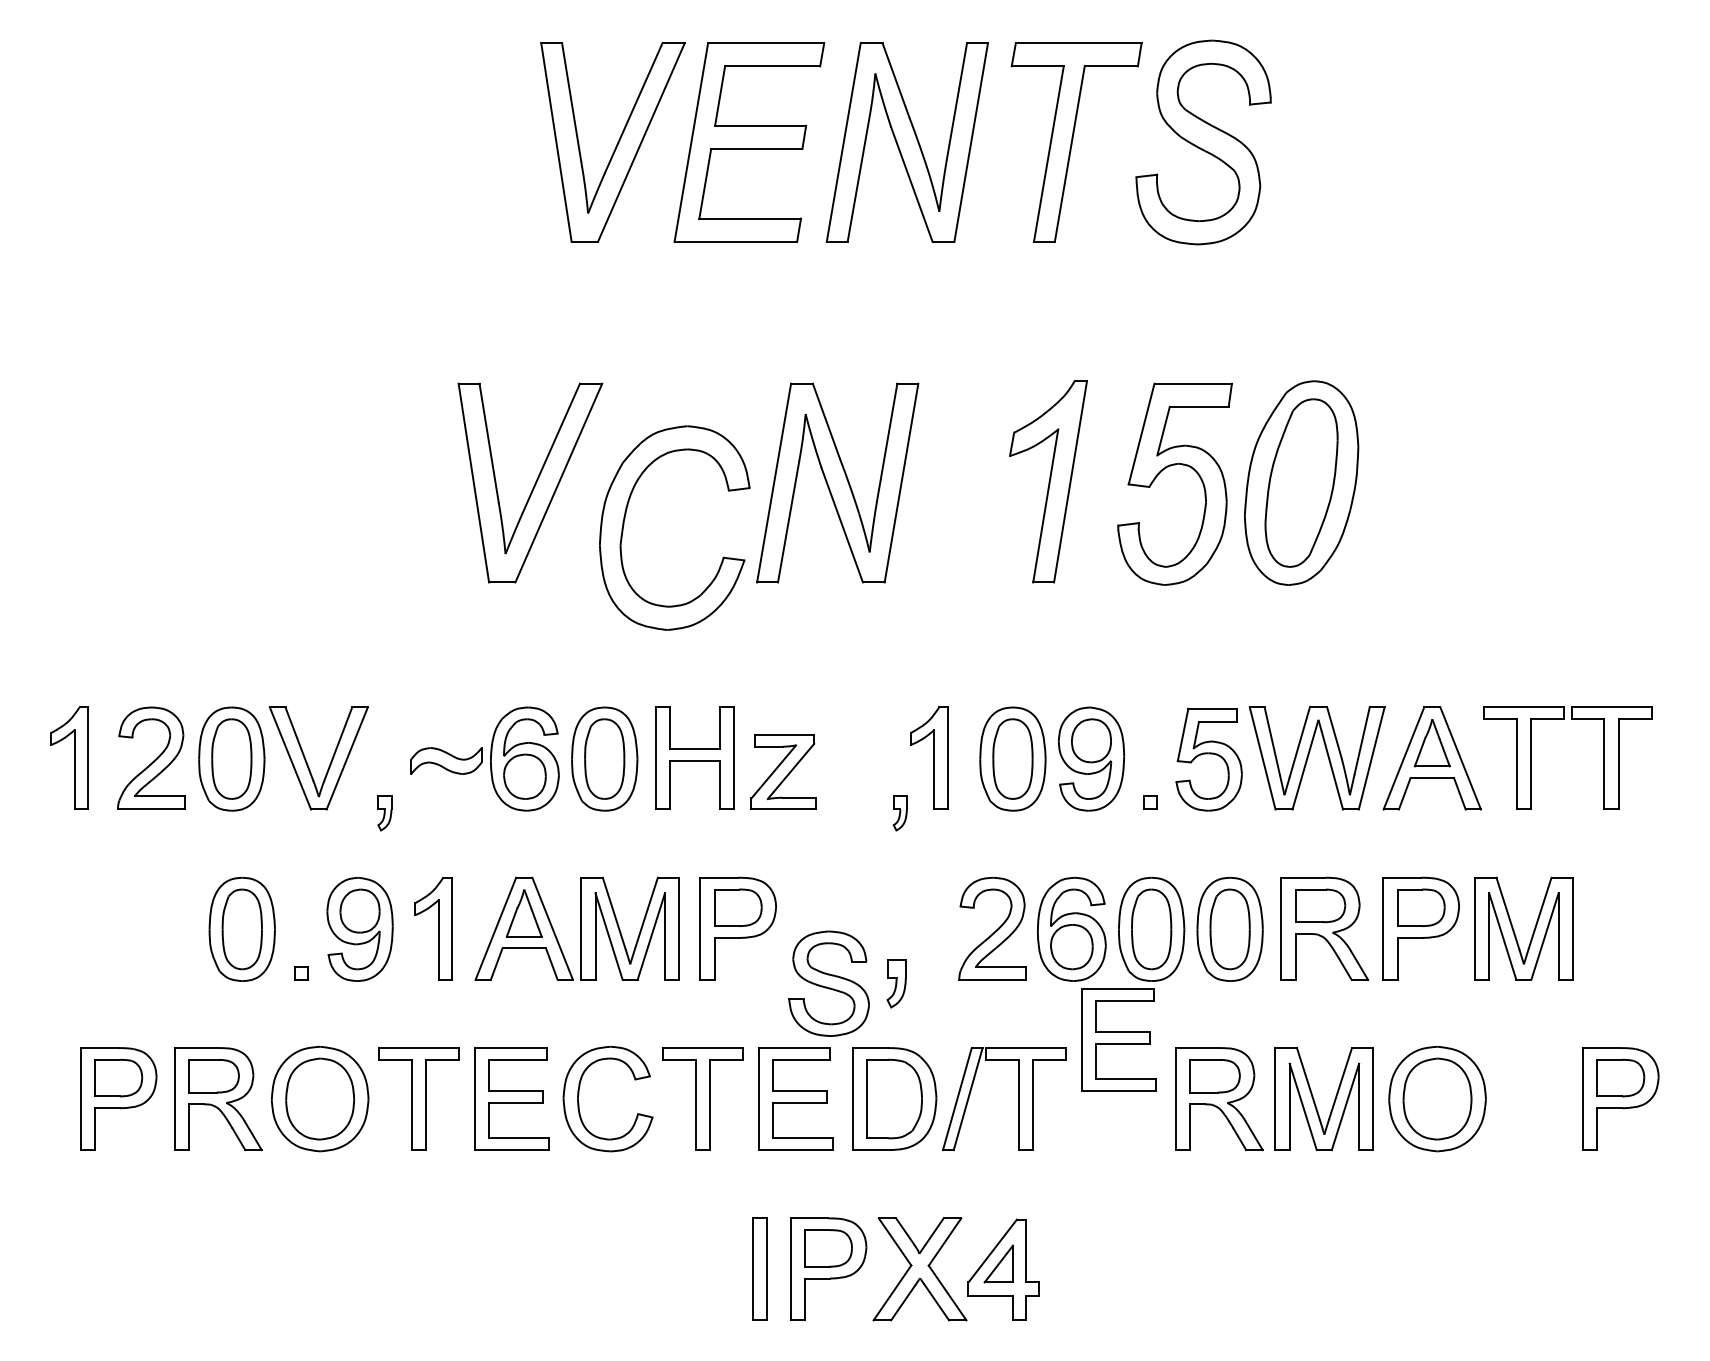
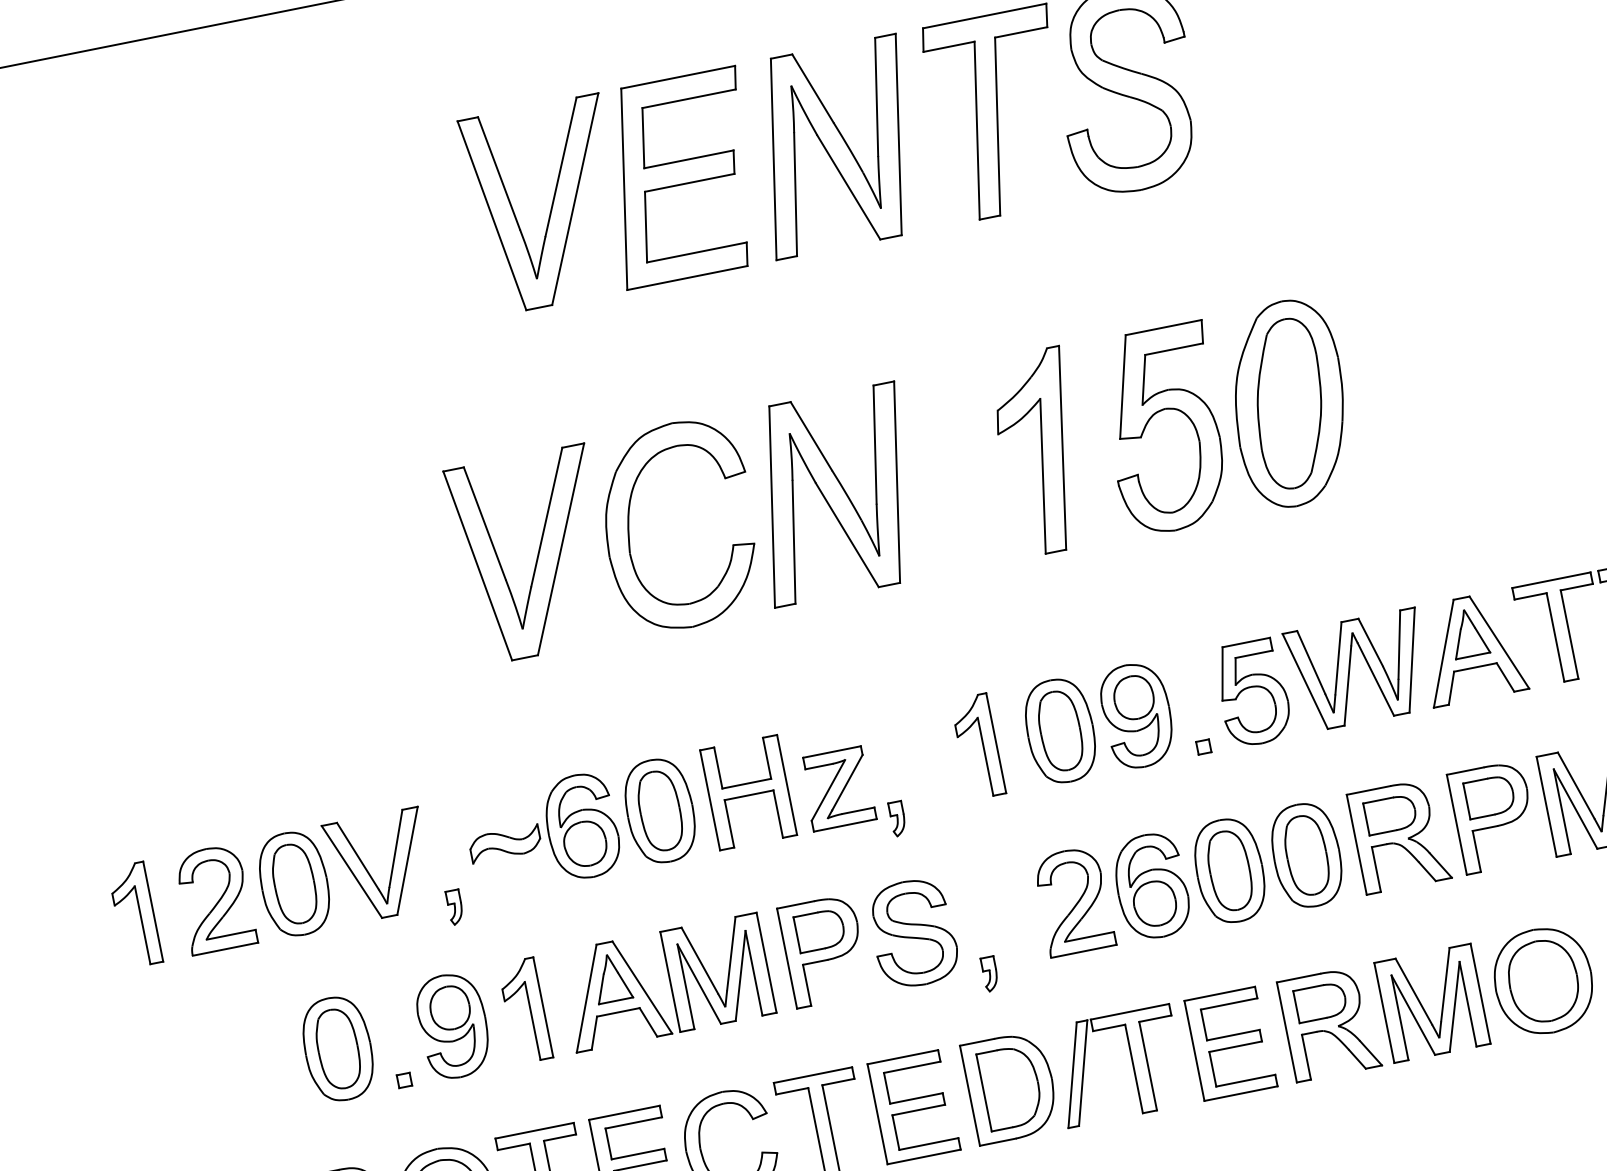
part: (625, 519) -> (629, 526), moved
part: (899, 813) -> (897, 819), moved
part: (828, 983) -> (912, 933), moved
part: (895, 983) -> (989, 974), size x0.71
part: (1118, 1039) -> (1230, 1043), moved

